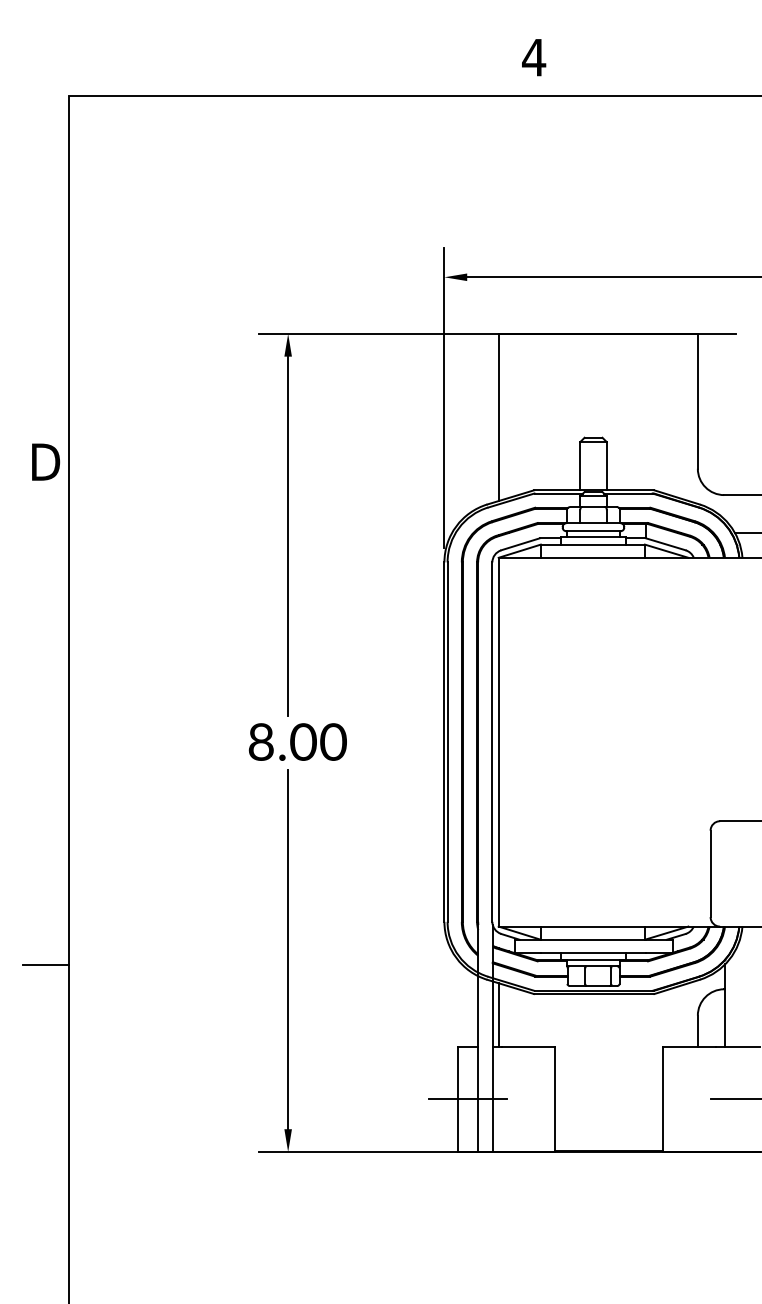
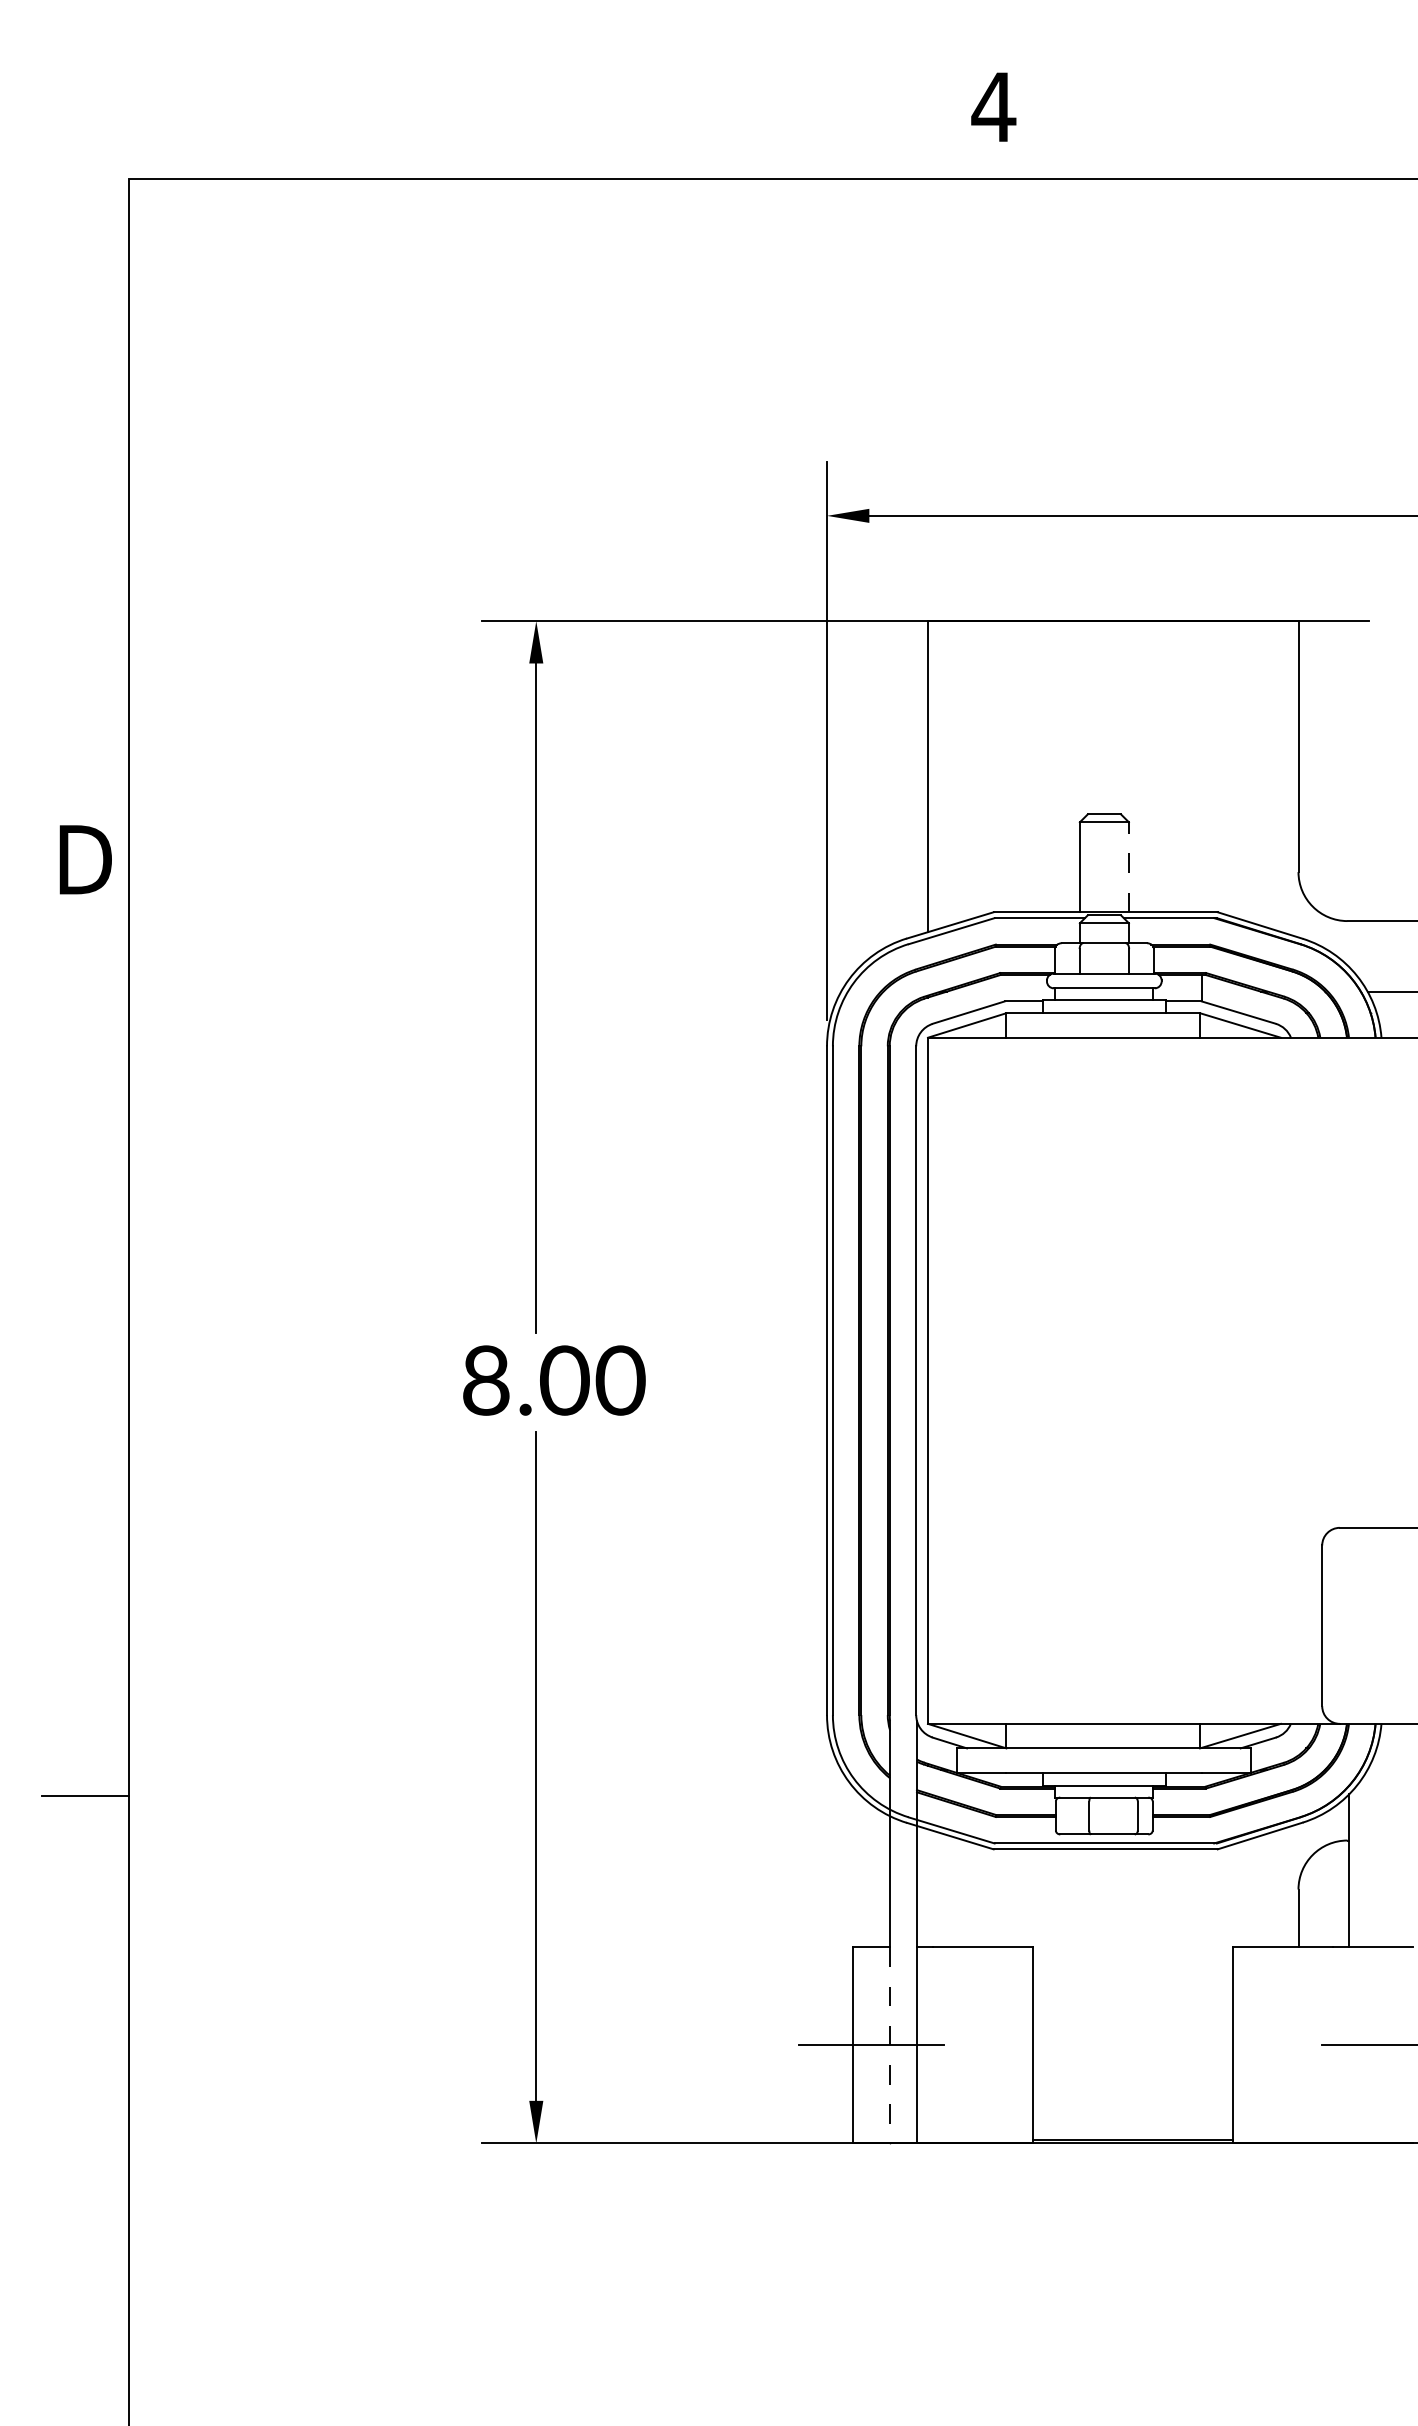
line: (606, 465) -> (1128, 866), solid -> dashed
line: (498, 1014) -> (927, 1887), removed
line: (478, 1099) -> (890, 2045), solid -> dashed

